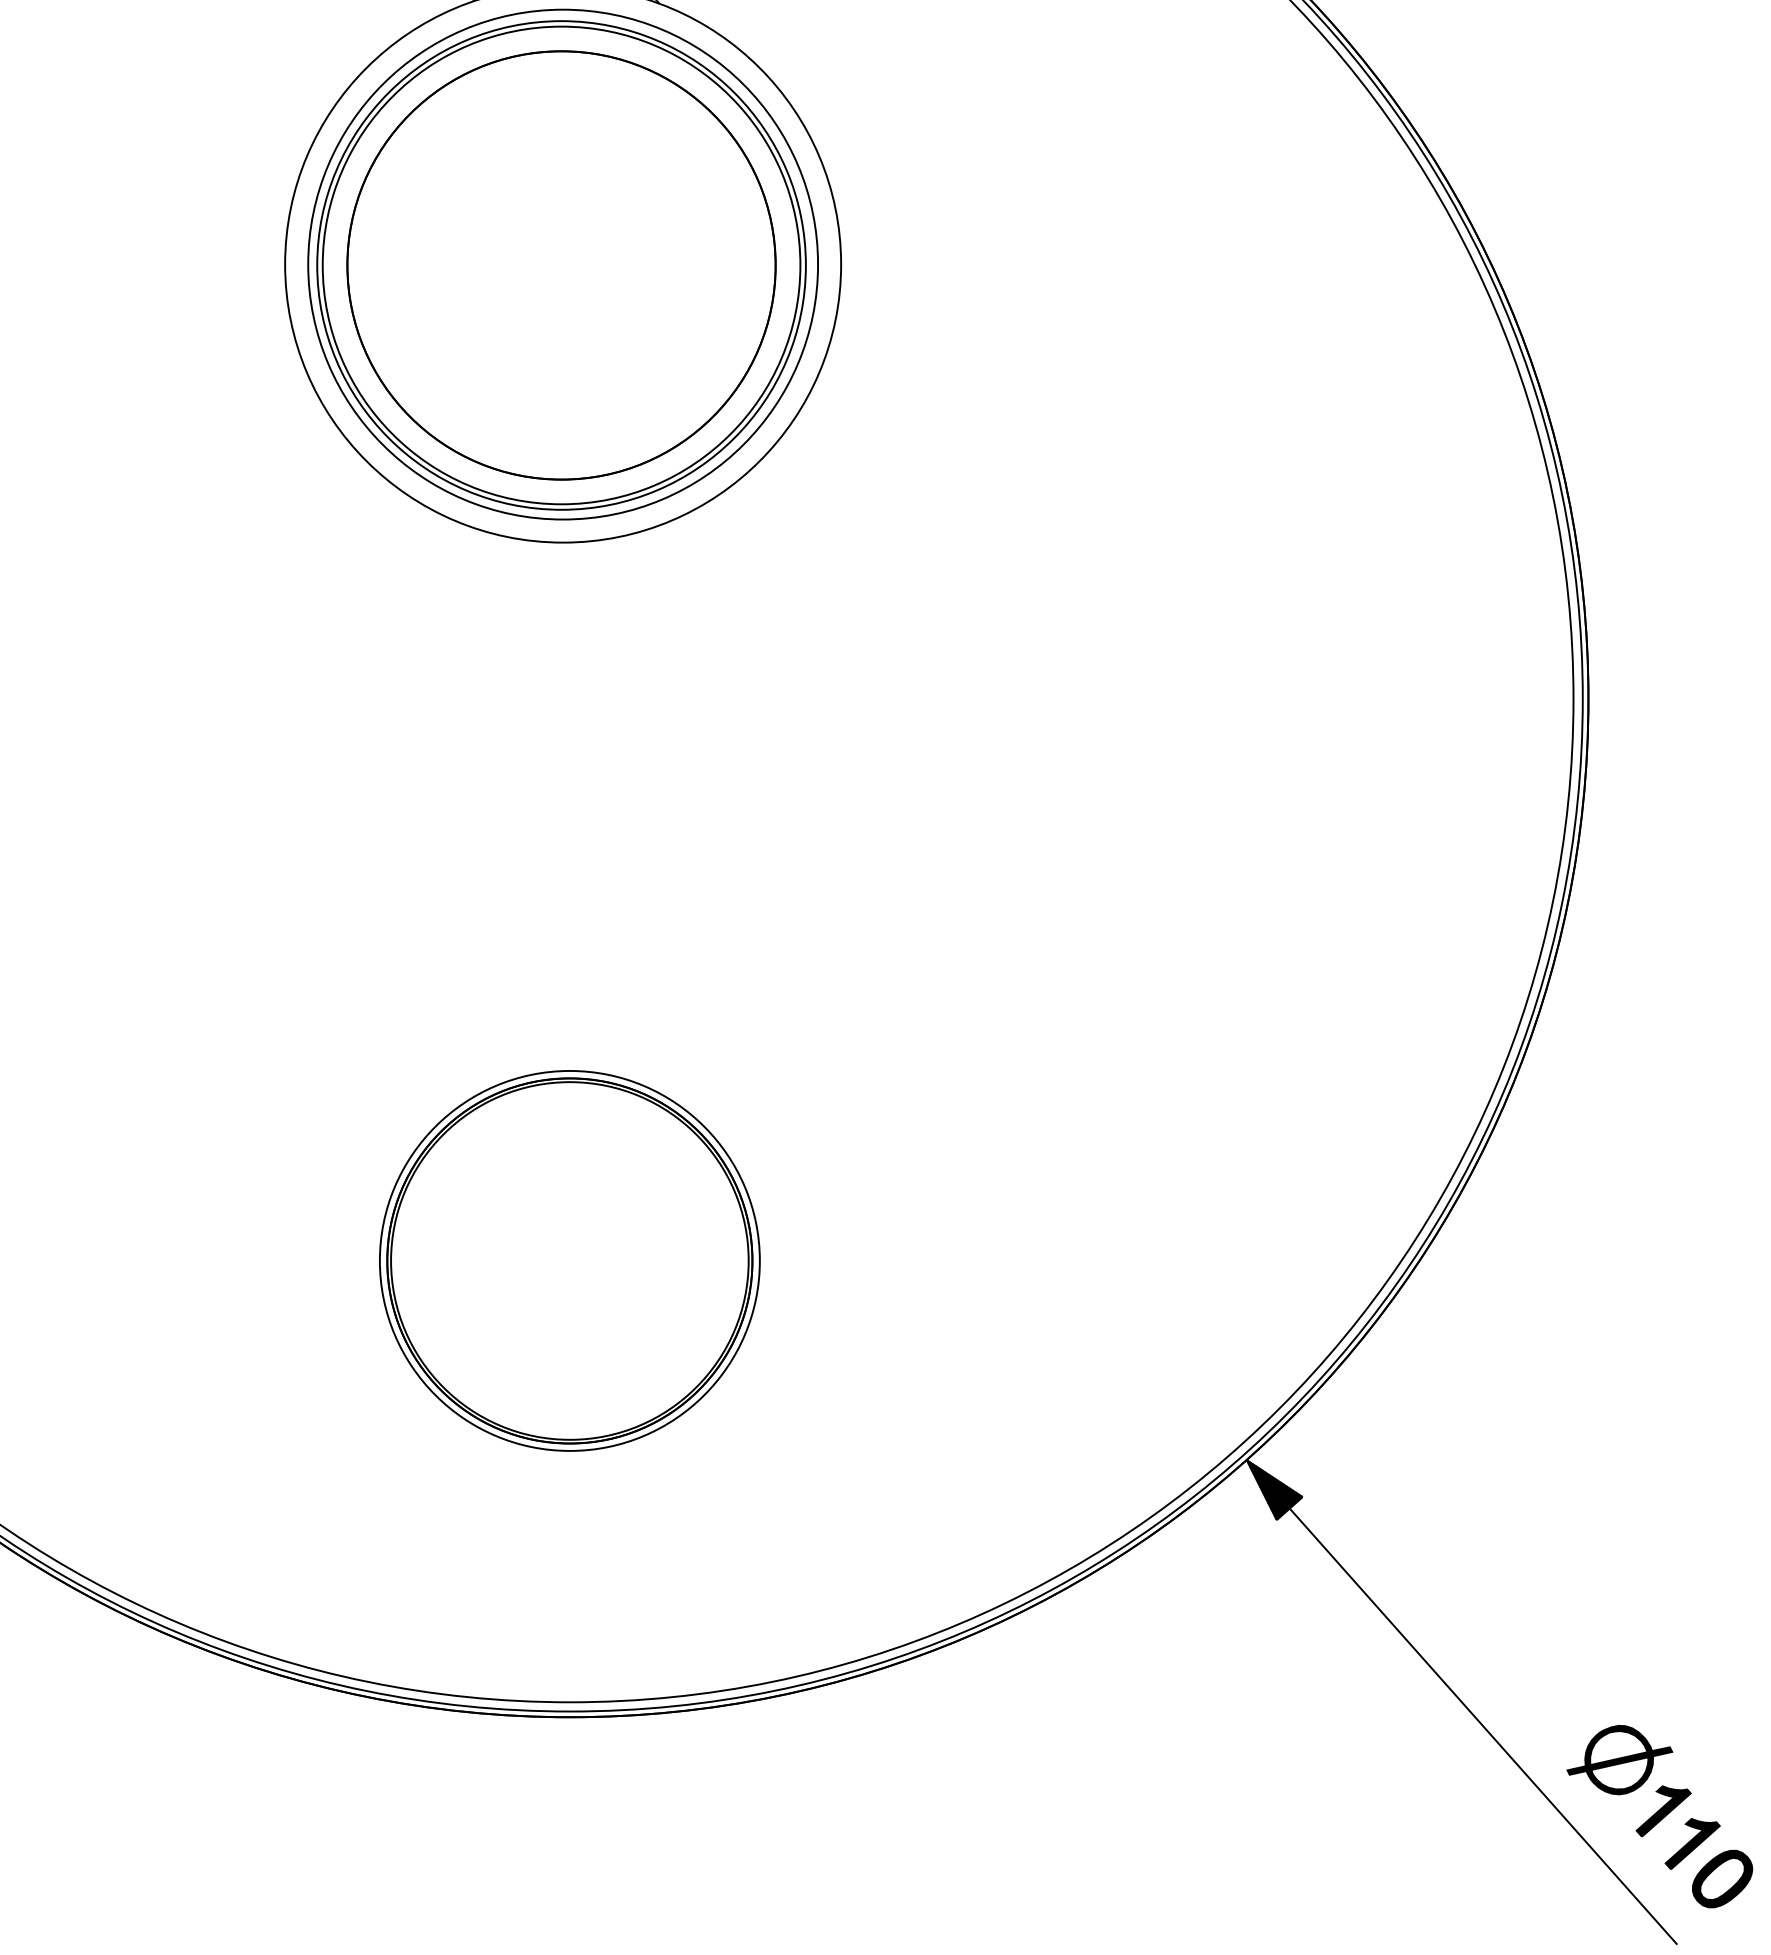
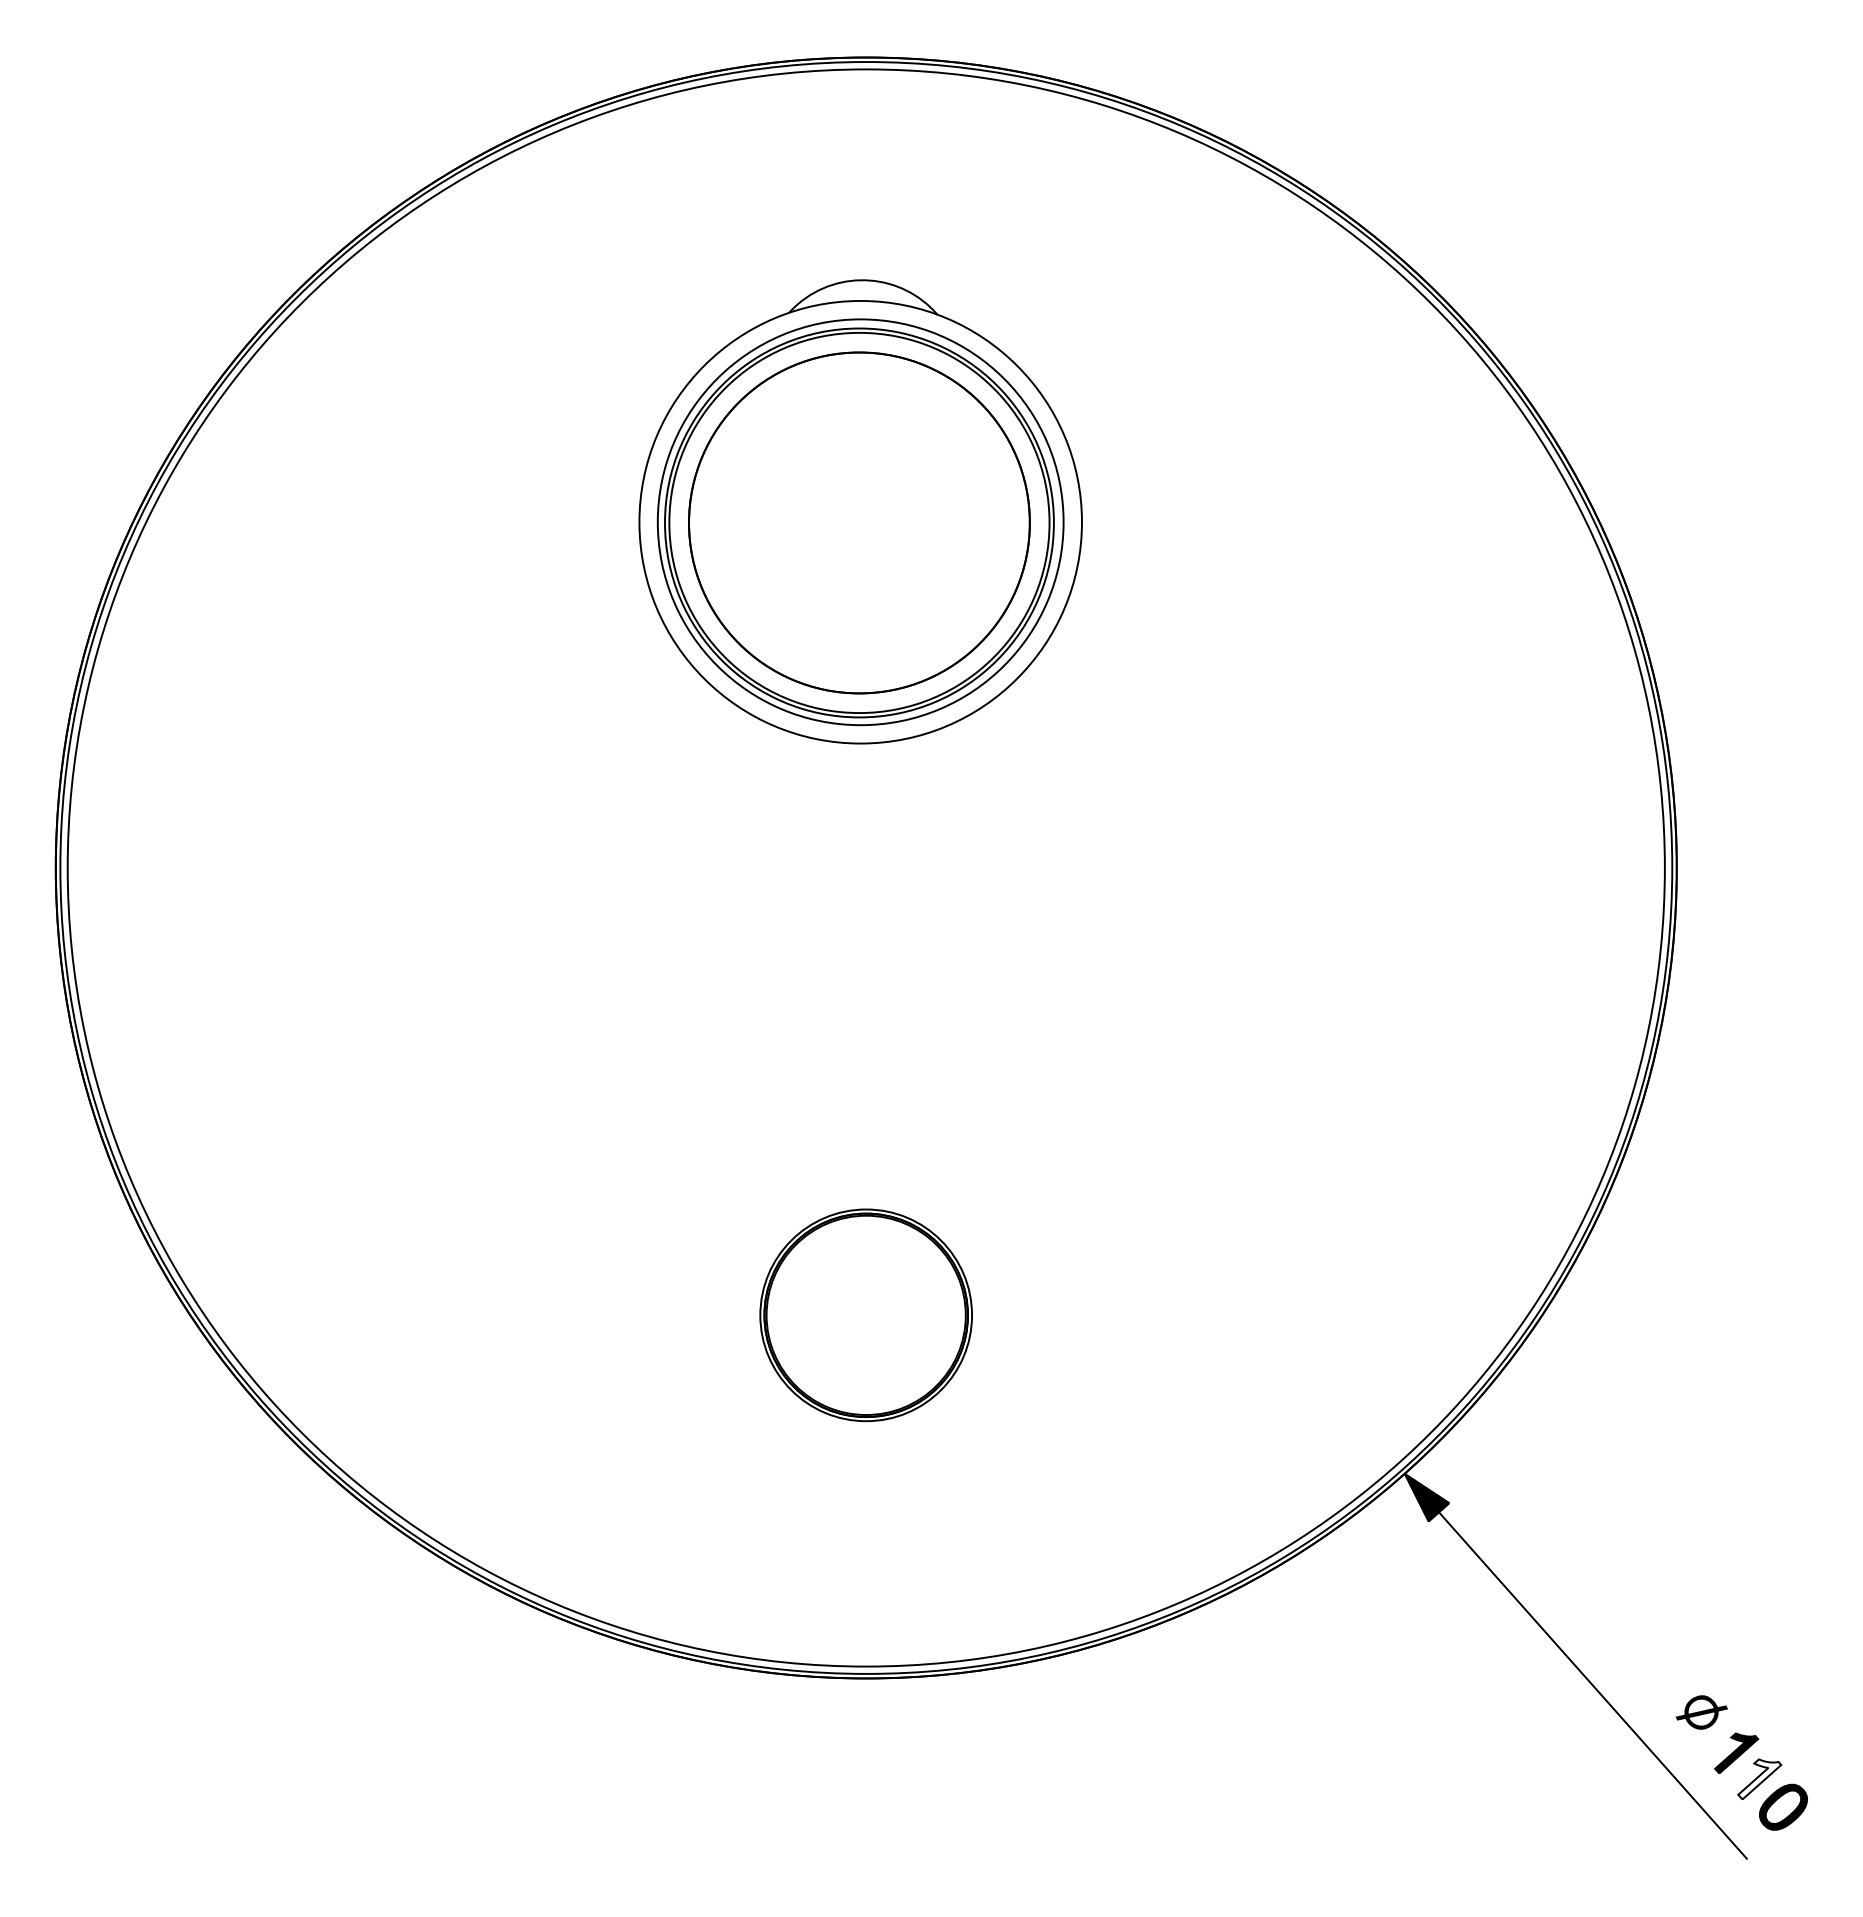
part: (570, 1261) -> (866, 1315), size x0.7
part: (1619, 1759) -> (1701, 1712), size x0.6
fill: (1692, 1844) -> (1759, 1779), removed

